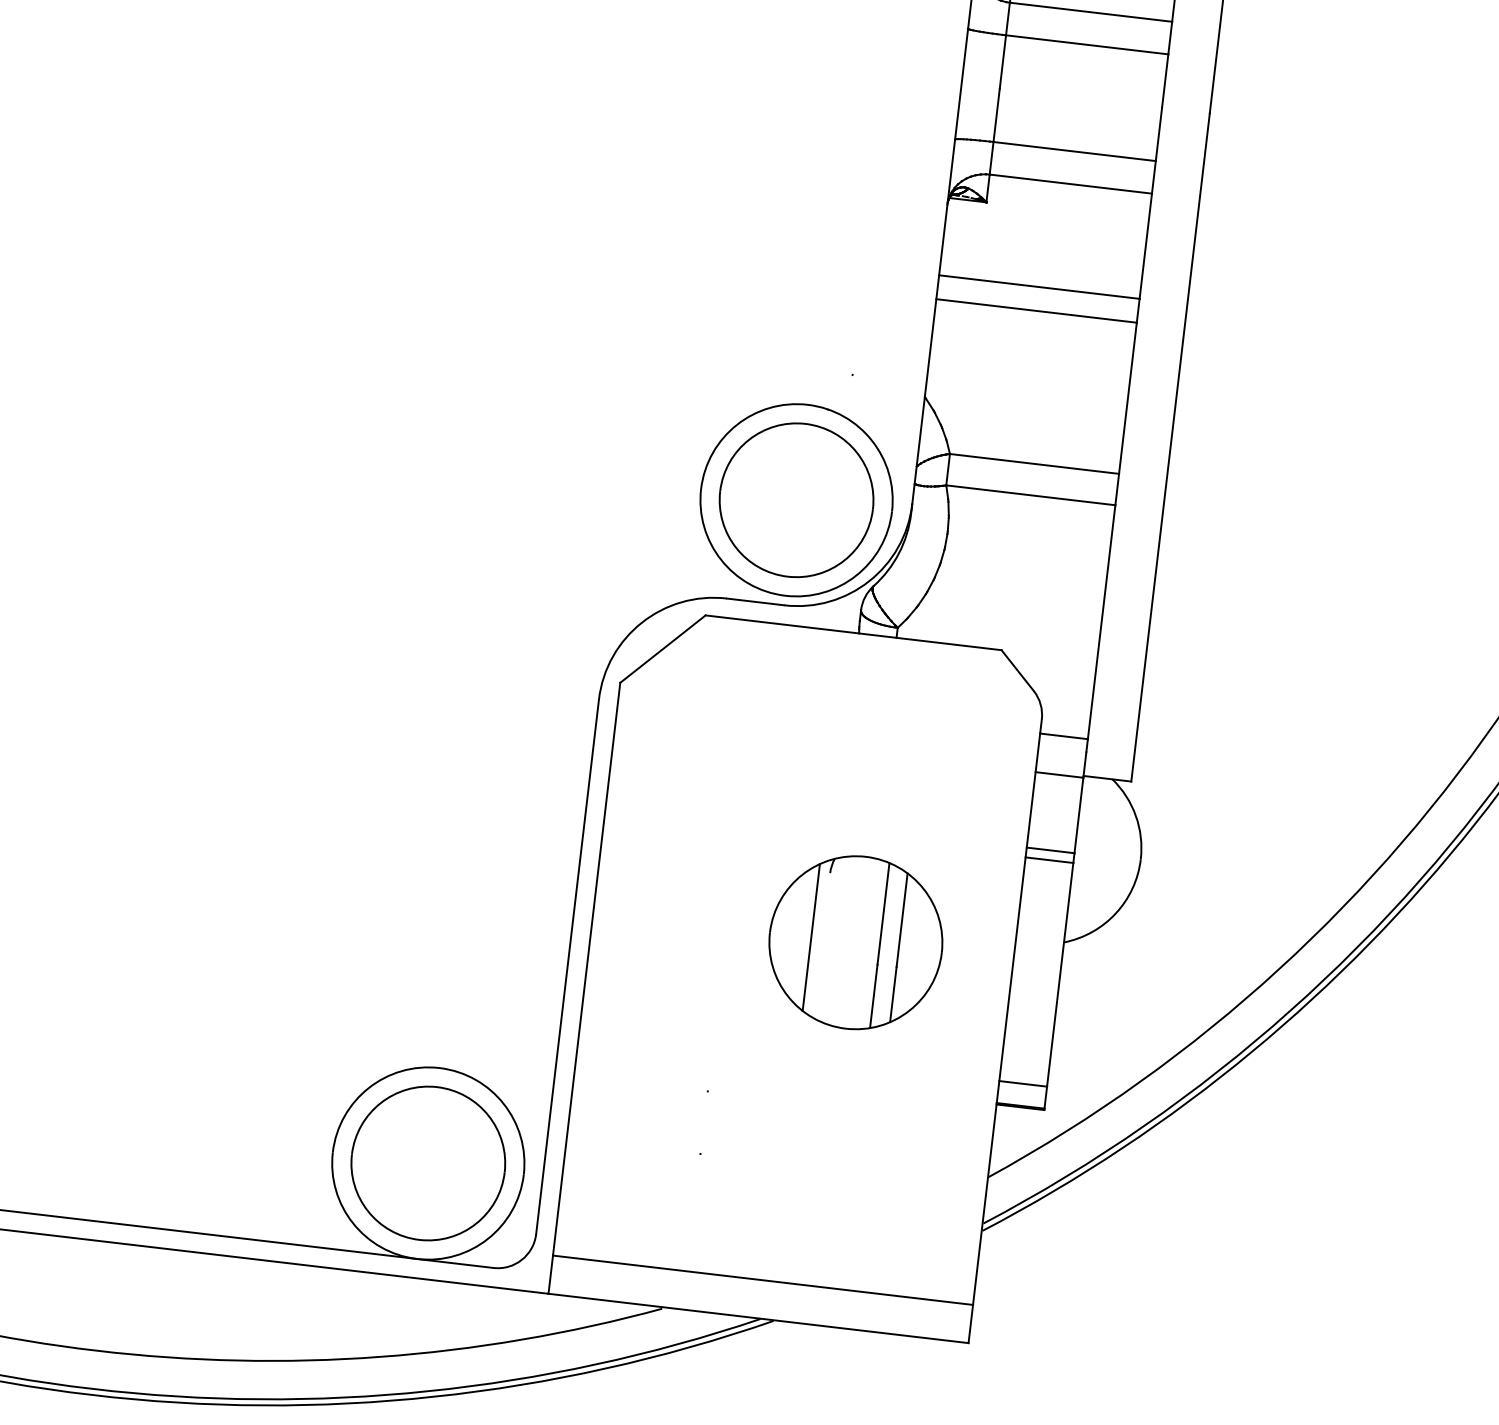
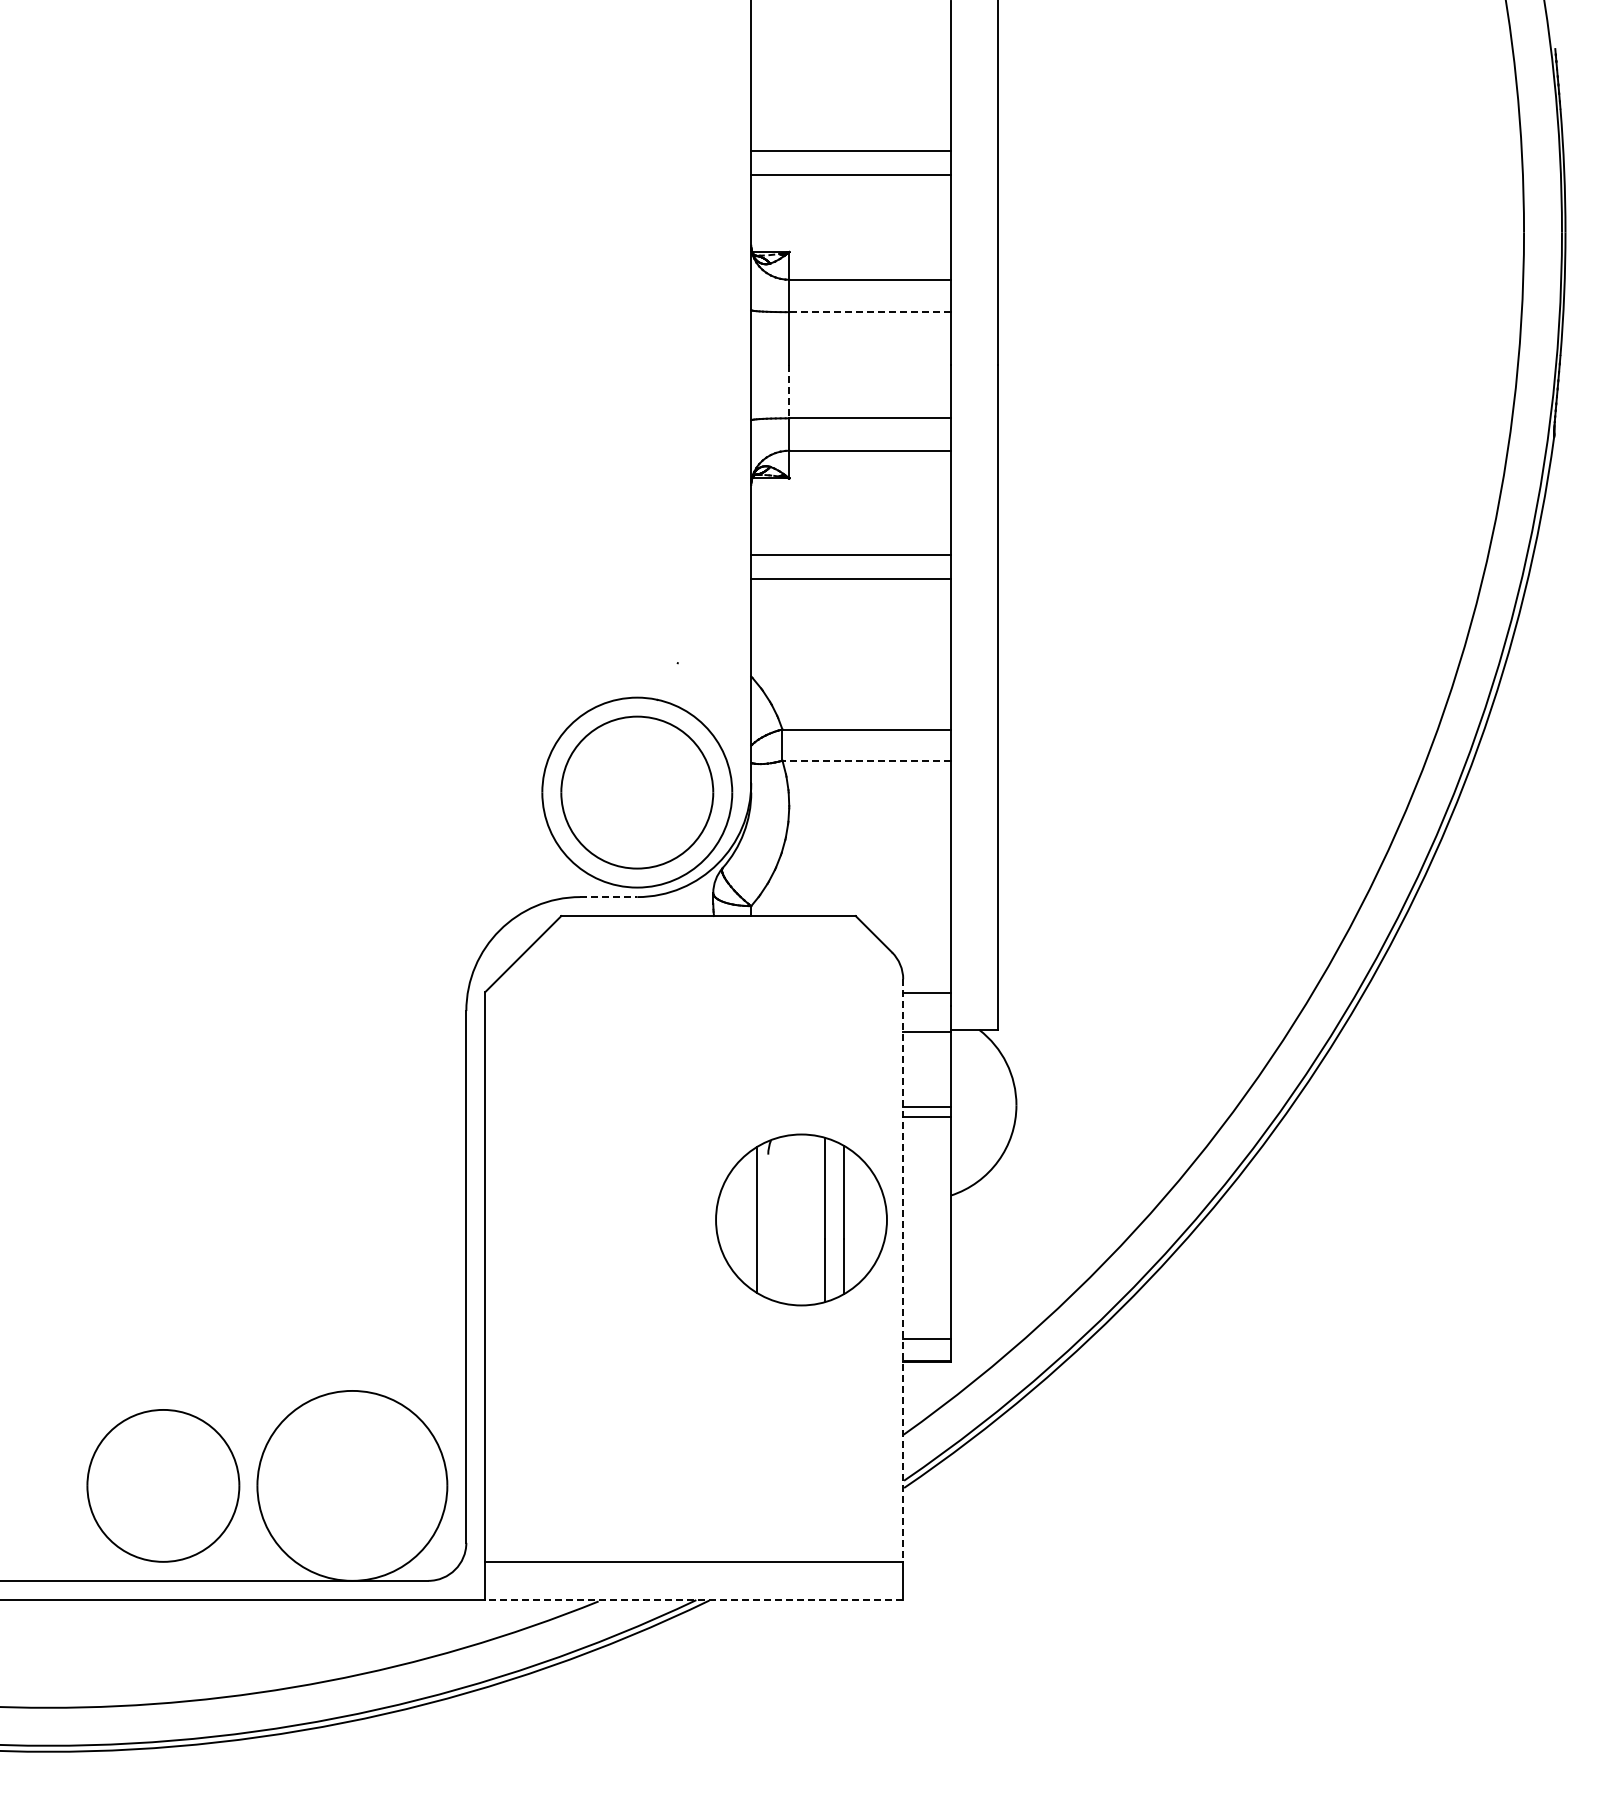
line: (1086, 45) -> (869, 312), solid -> dashed
line: (996, 115) -> (789, 391), solid -> dashed
line: (1030, 495) -> (866, 760), solid -> dashed
line: (756, 602) -> (609, 897), solid -> dashed
part: (855, 942) -> (801, 1219), moved
line: (1007, 1013) -> (903, 1271), solid -> dashed
part: (428, 1163) -> (163, 1485), moved
line: (758, 1318) -> (694, 1599), solid -> dashed

